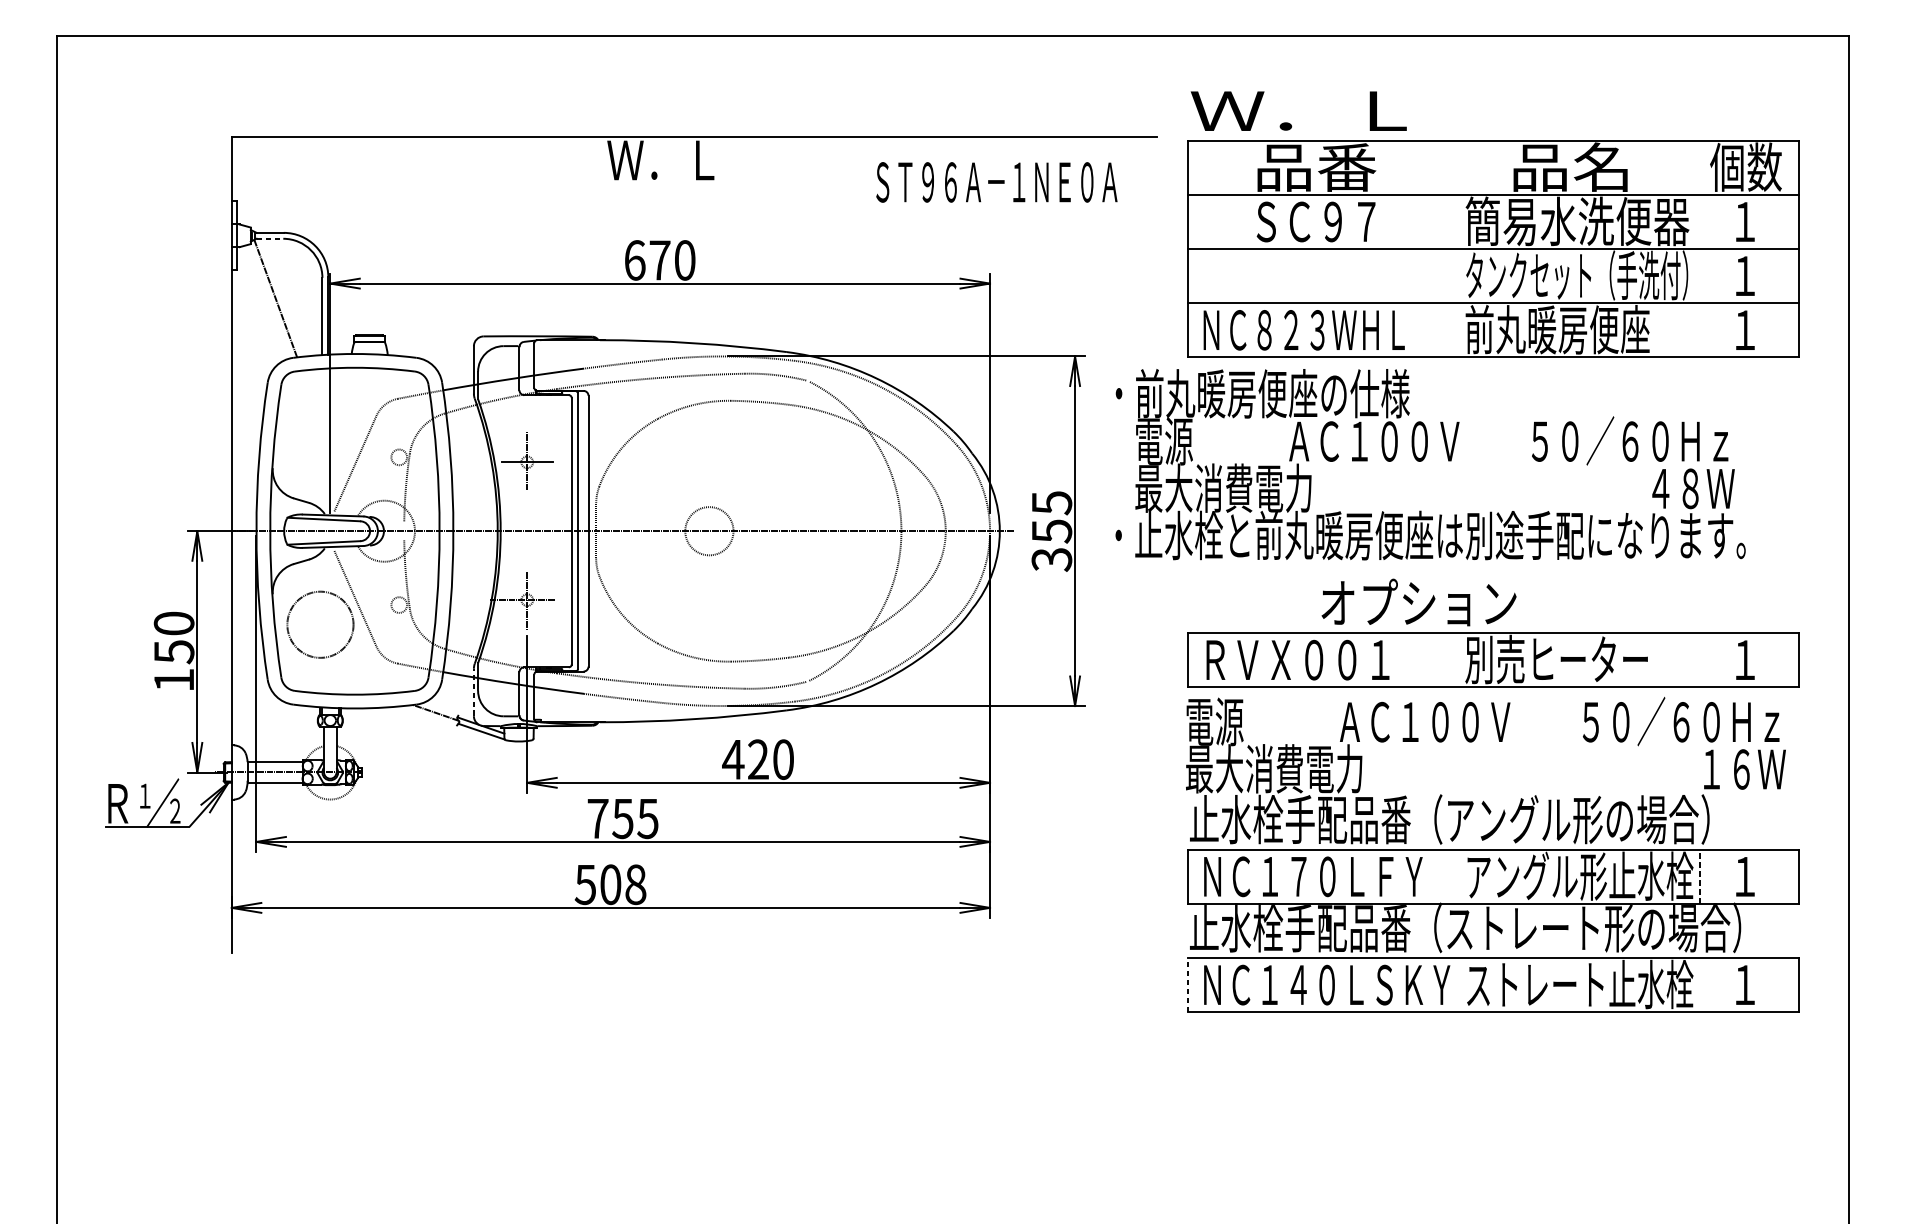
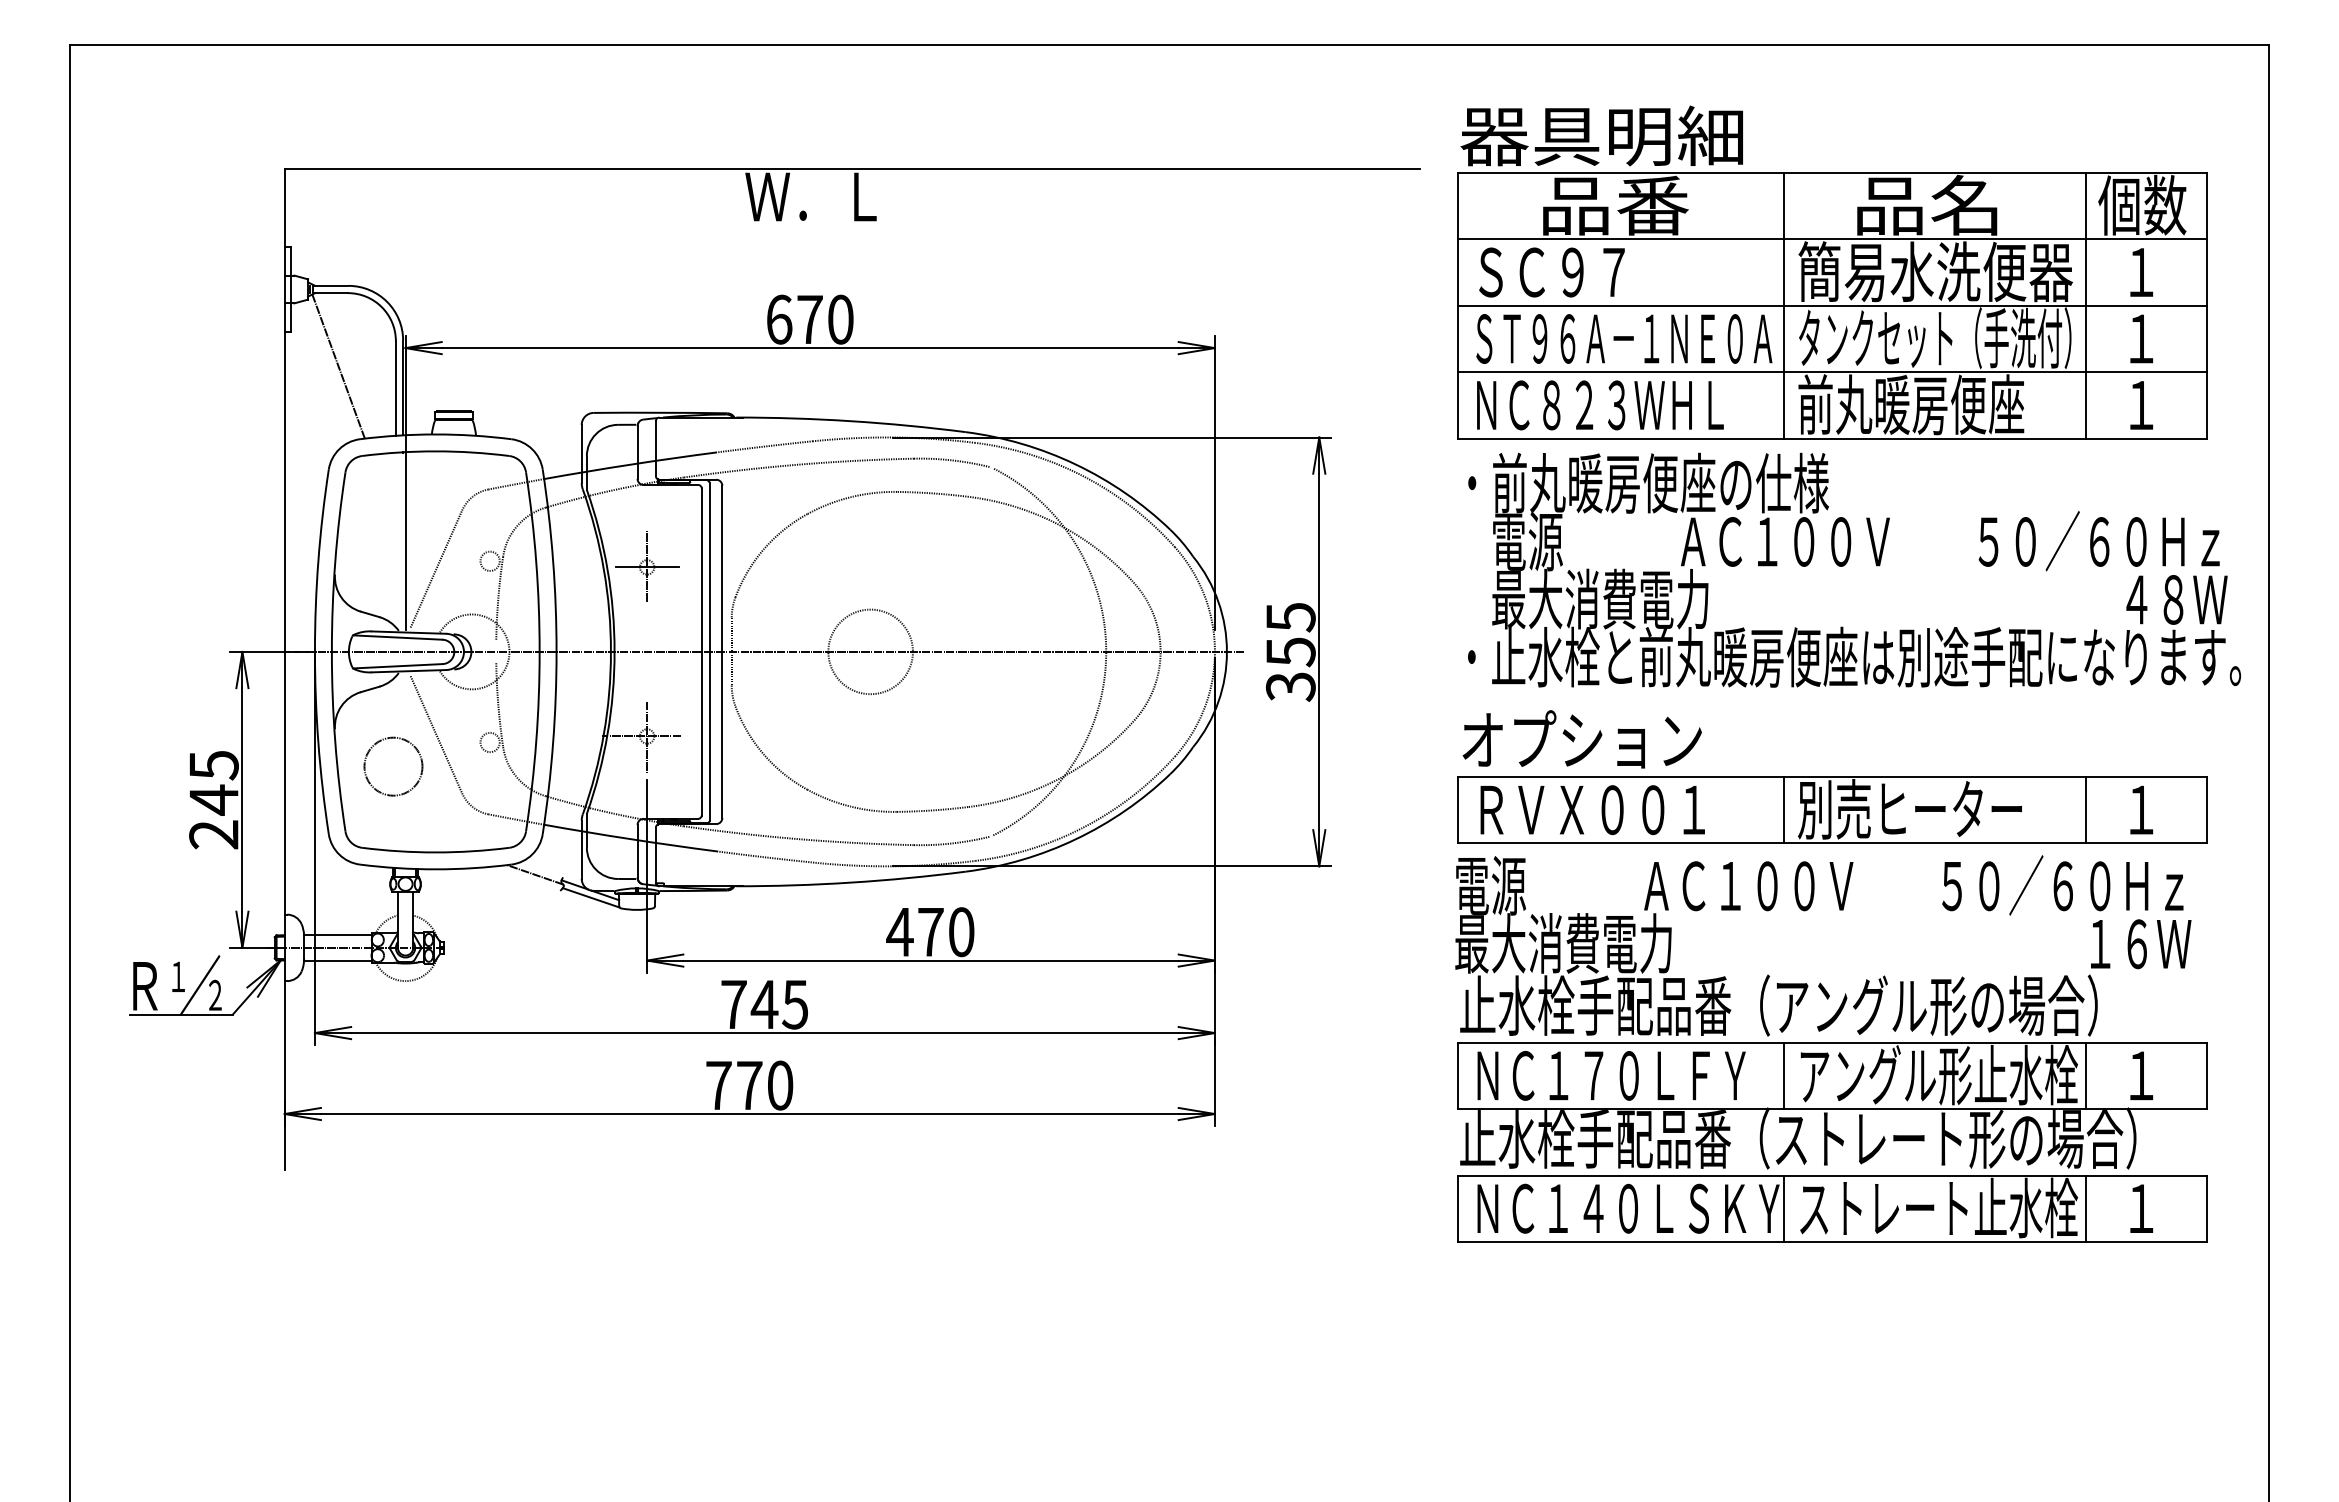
text: (1305, 110) -> (1601, 135), Ｗ．Ｌ -> 器具明細
text: (997, 182) -> (1624, 338), moved
text: (1315, 221) -> (1551, 272), moved
line: (270, 239) -> (332, 293), dashed -> solid
line: (1454, 248) -> (1784, 305), added
line: (1700, 248) -> (2086, 305), added
text: (1430, 464) -> (1854, 569), moved
circle: (709, 530) -> (870, 651), size x1.43
text: (1418, 602) -> (1581, 739), moved
circle: (320, 624) -> (393, 766), size x0.71
text: (173, 651) -> (213, 799), 150 -> 245
line: (1454, 659) -> (1784, 809), added
line: (1700, 659) -> (2086, 809), added
line: (473, 692) -> (581, 849), dashed -> solid
text: (758, 759) -> (930, 931), 420 -> 470
text: (622, 818) -> (764, 1004), 755 -> 745
line: (1454, 876) -> (1784, 1075), added
line: (1700, 876) -> (2086, 1075), dashed -> solid
text: (610, 884) -> (749, 1085), 508 -> 770
line: (1188, 984) -> (1458, 1208), dashed -> solid
line: (1454, 984) -> (1784, 1208), added
line: (1700, 984) -> (2086, 1208), added

